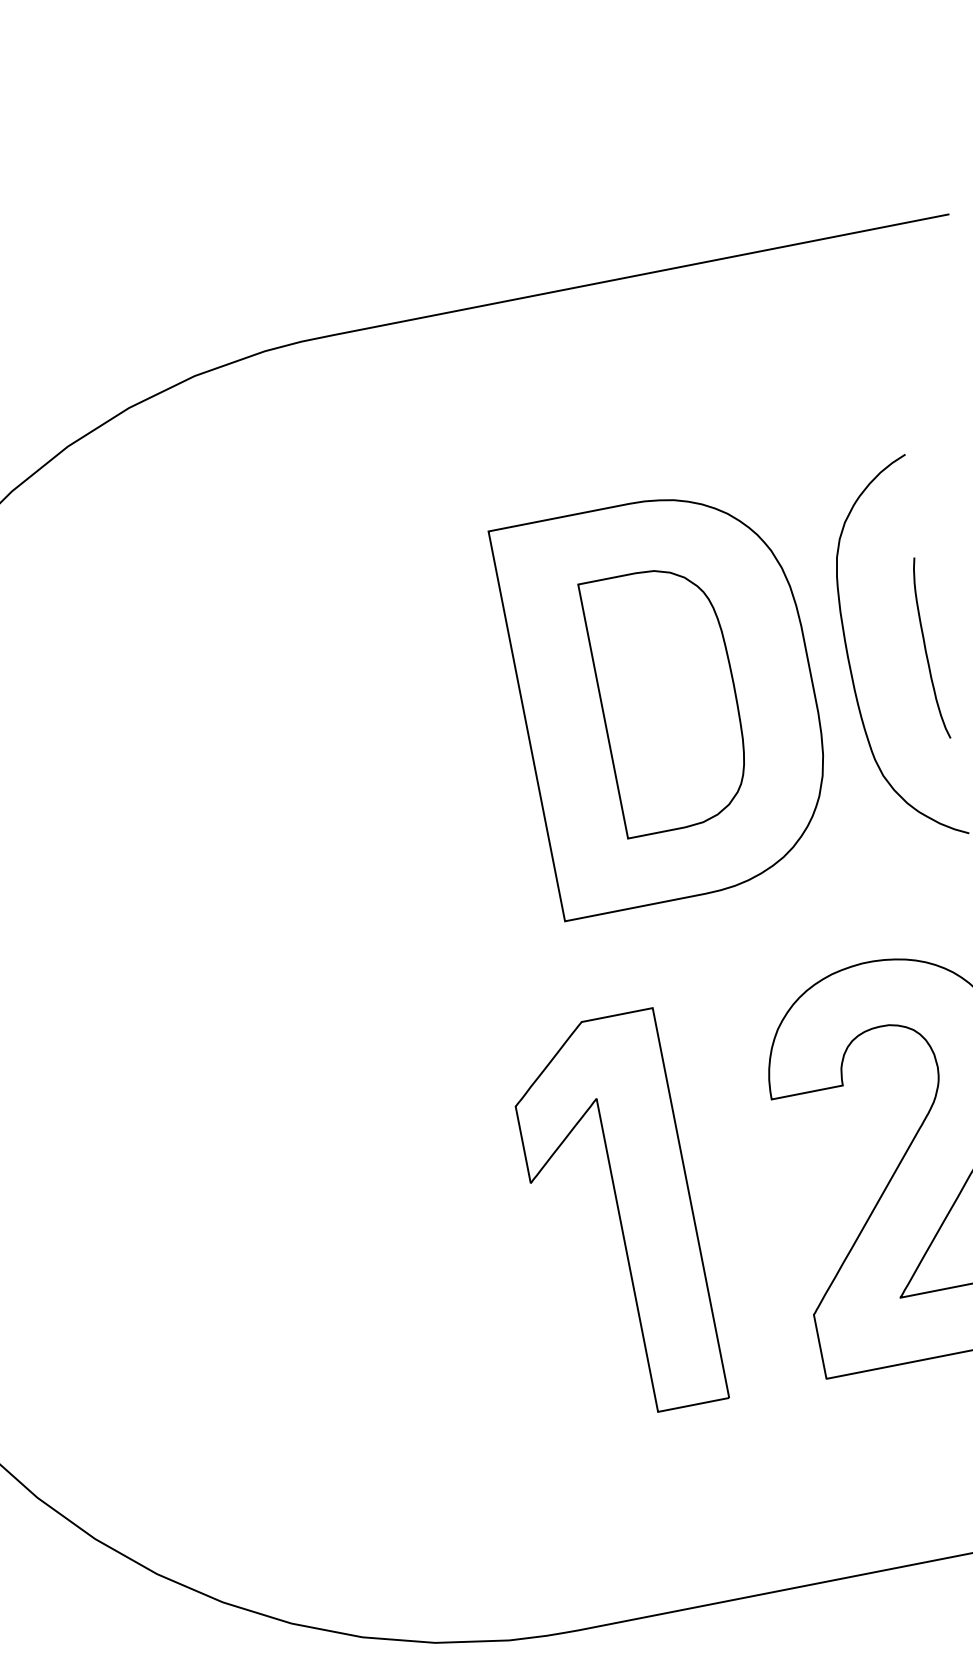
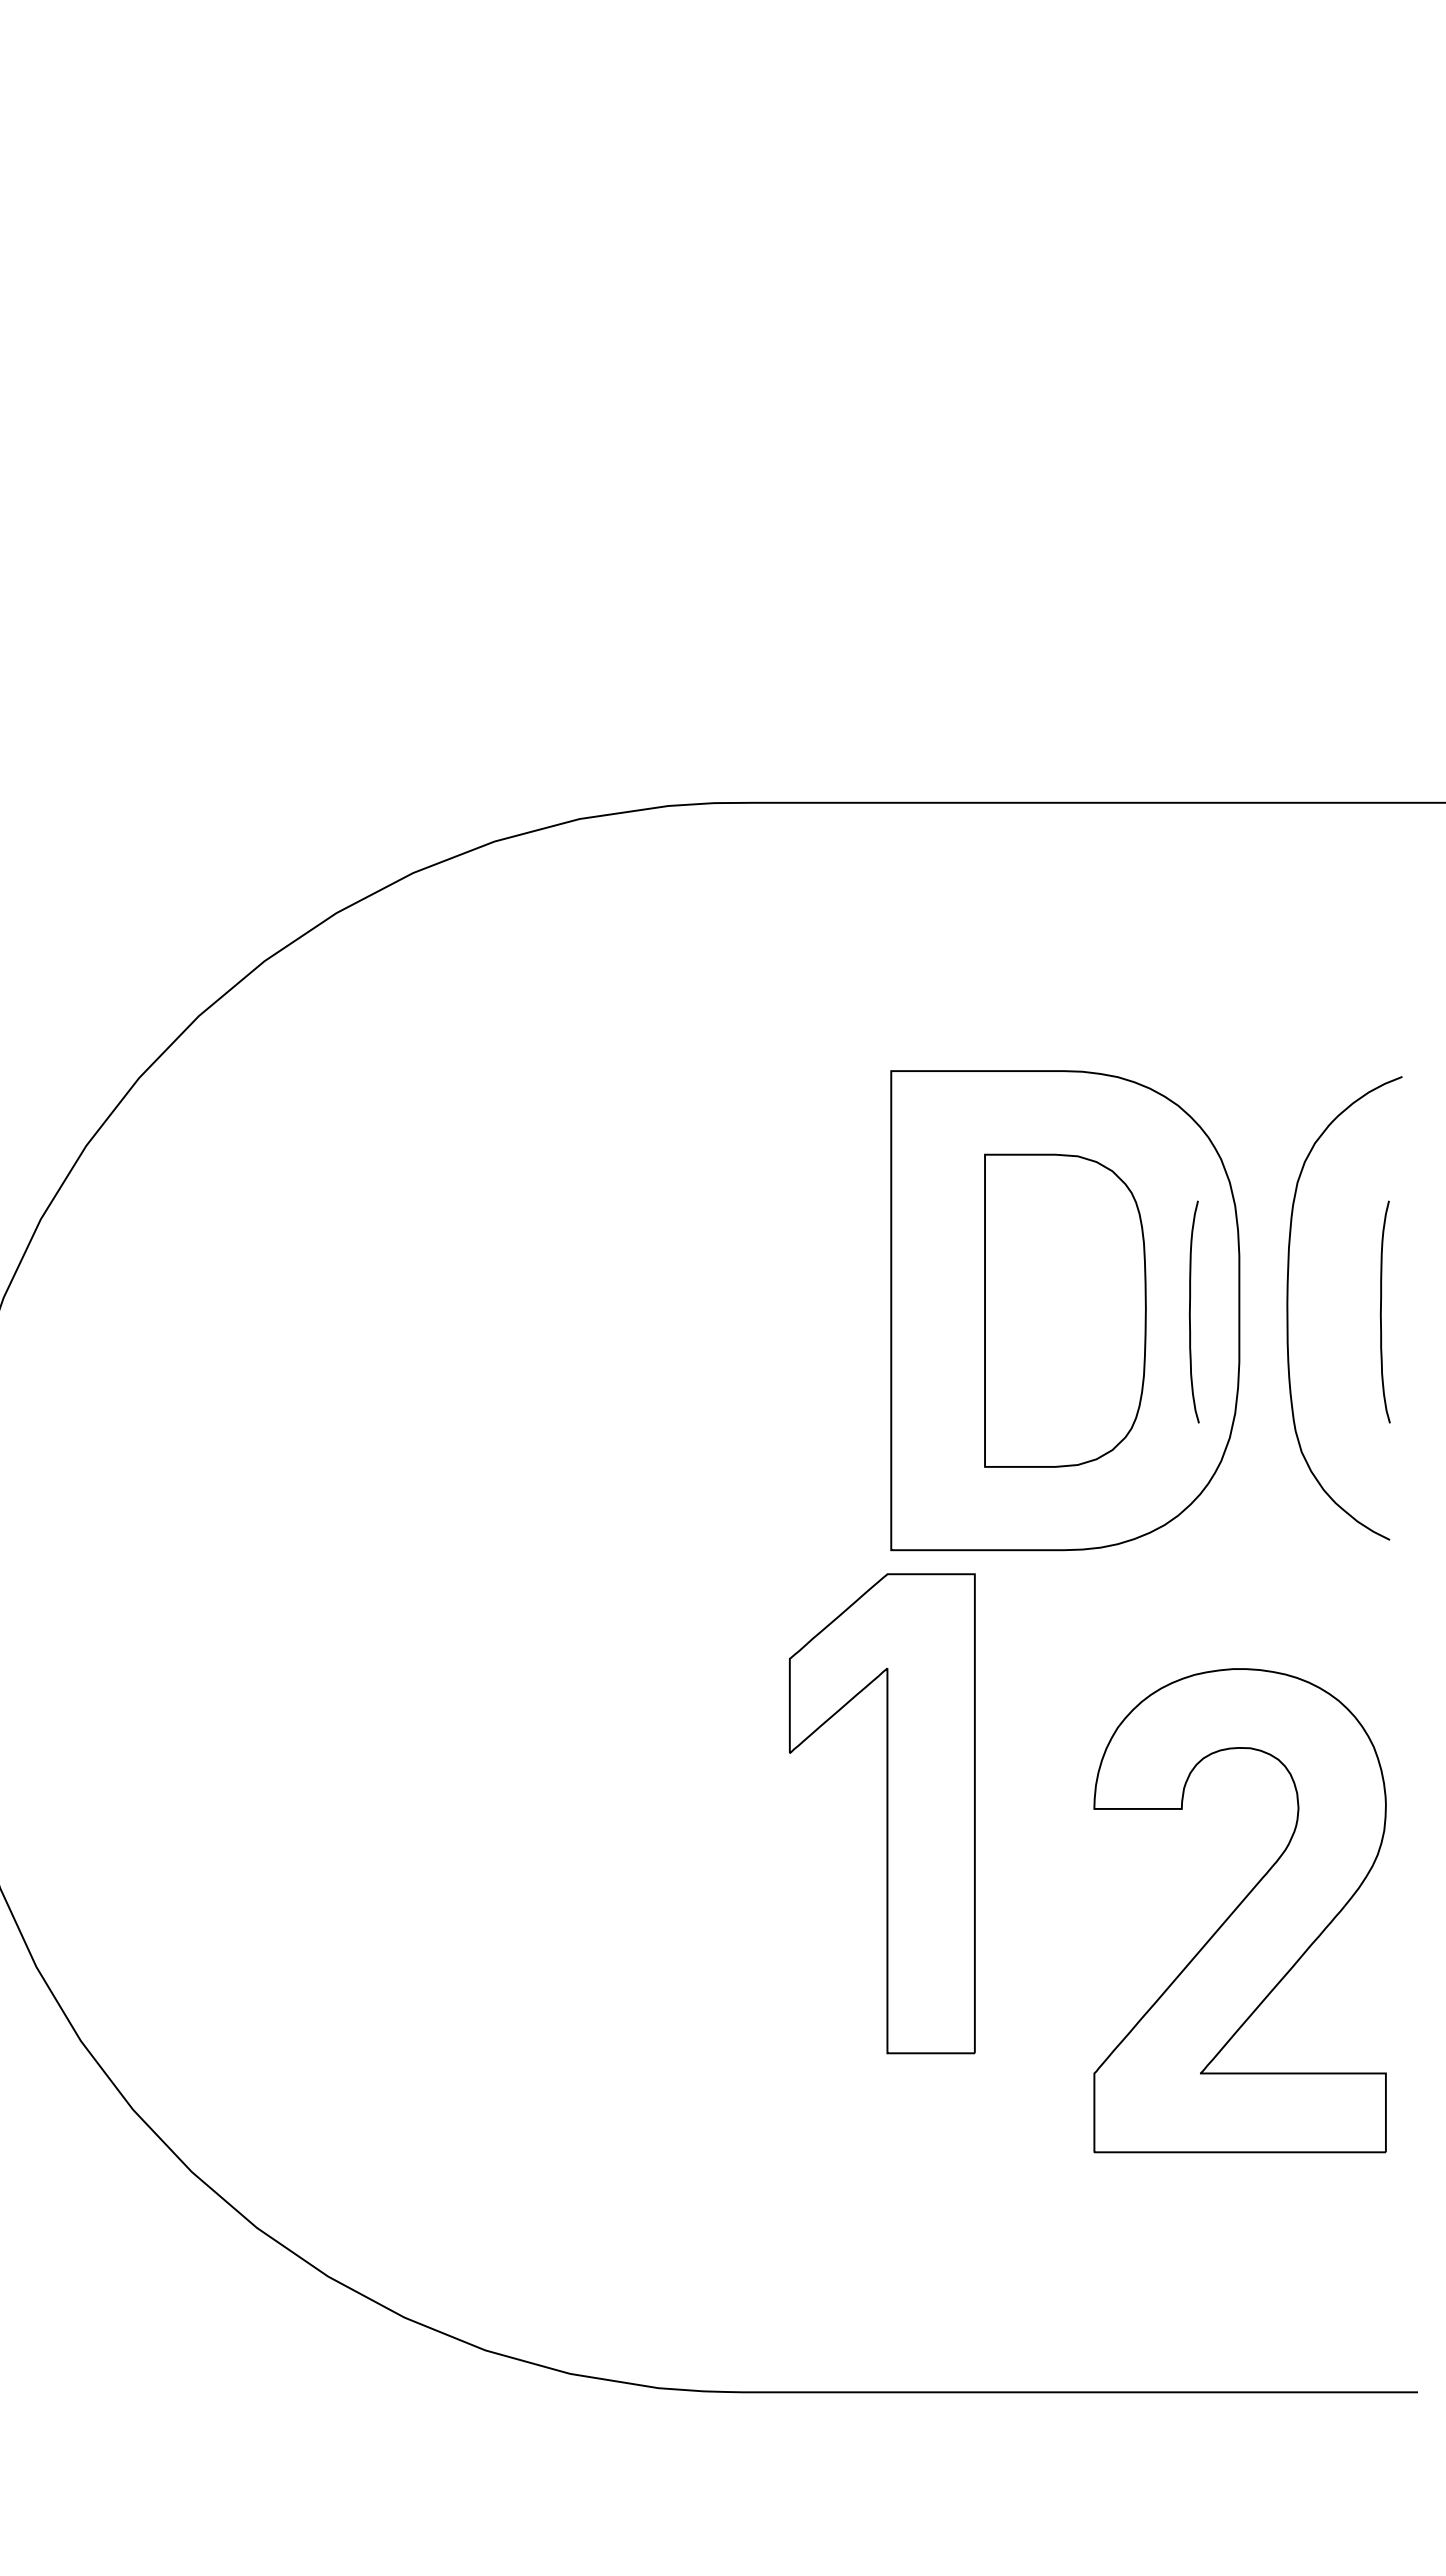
curve: (770, 679) -> (1190, 1311), added
part: (615, 1217) -> (882, 1813), moved

